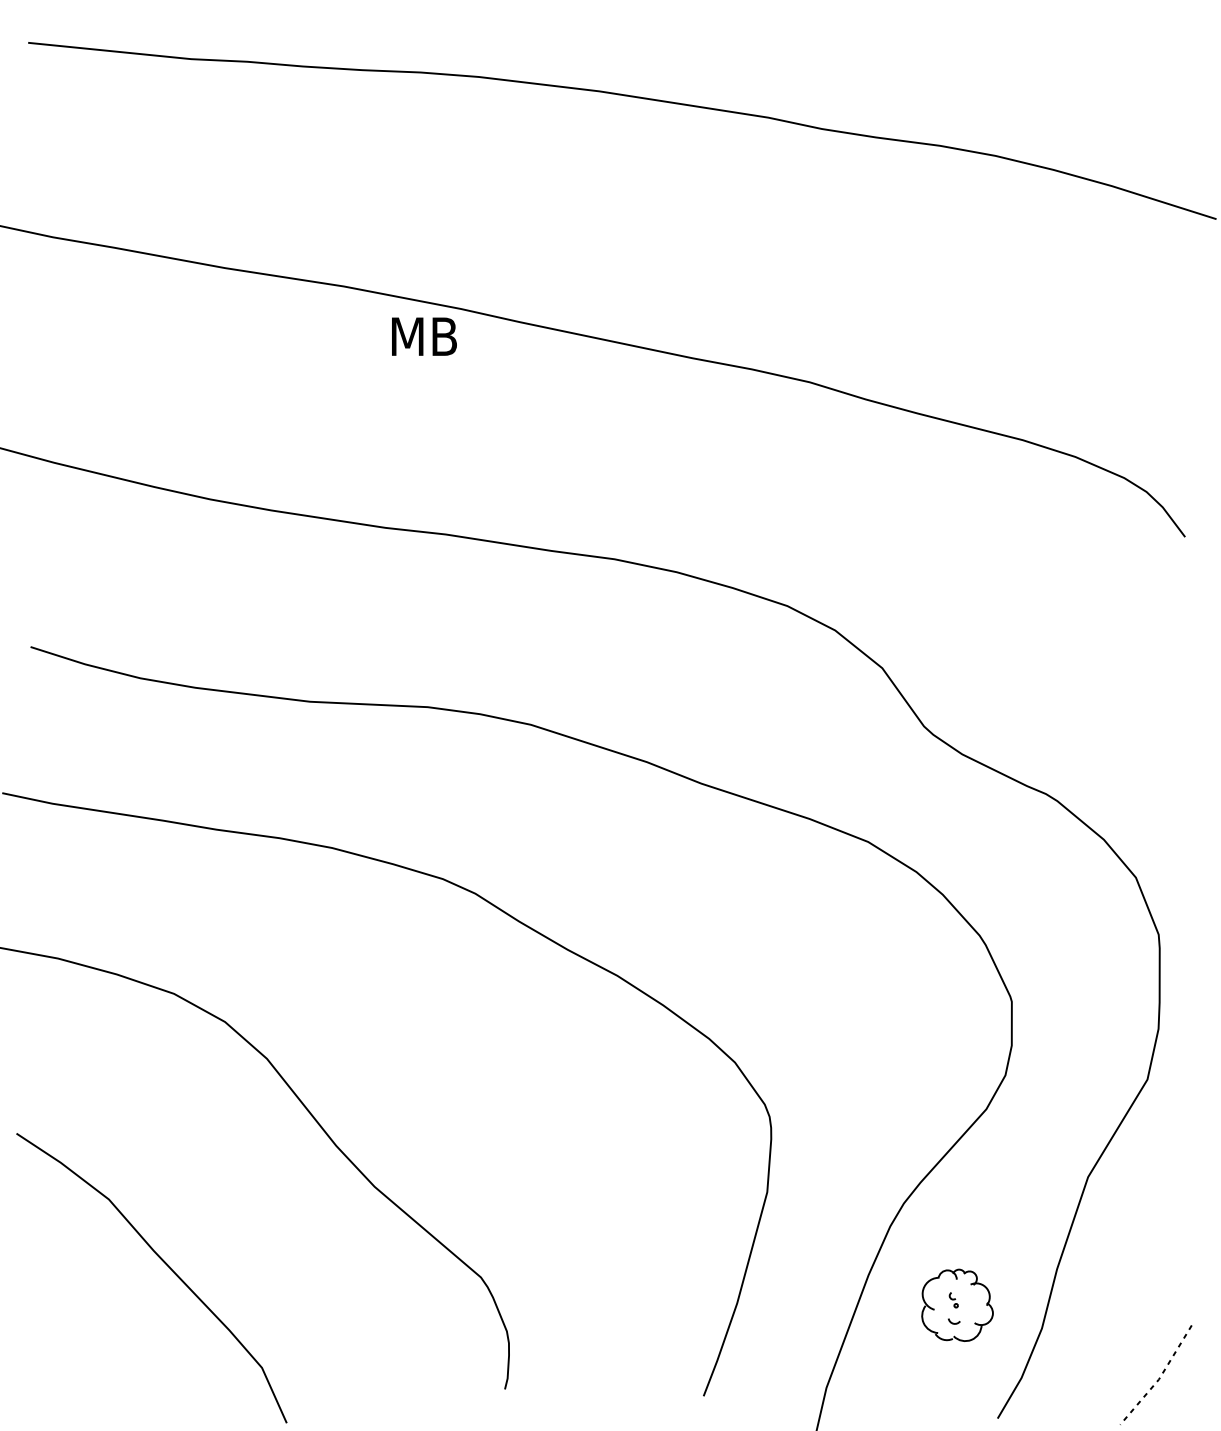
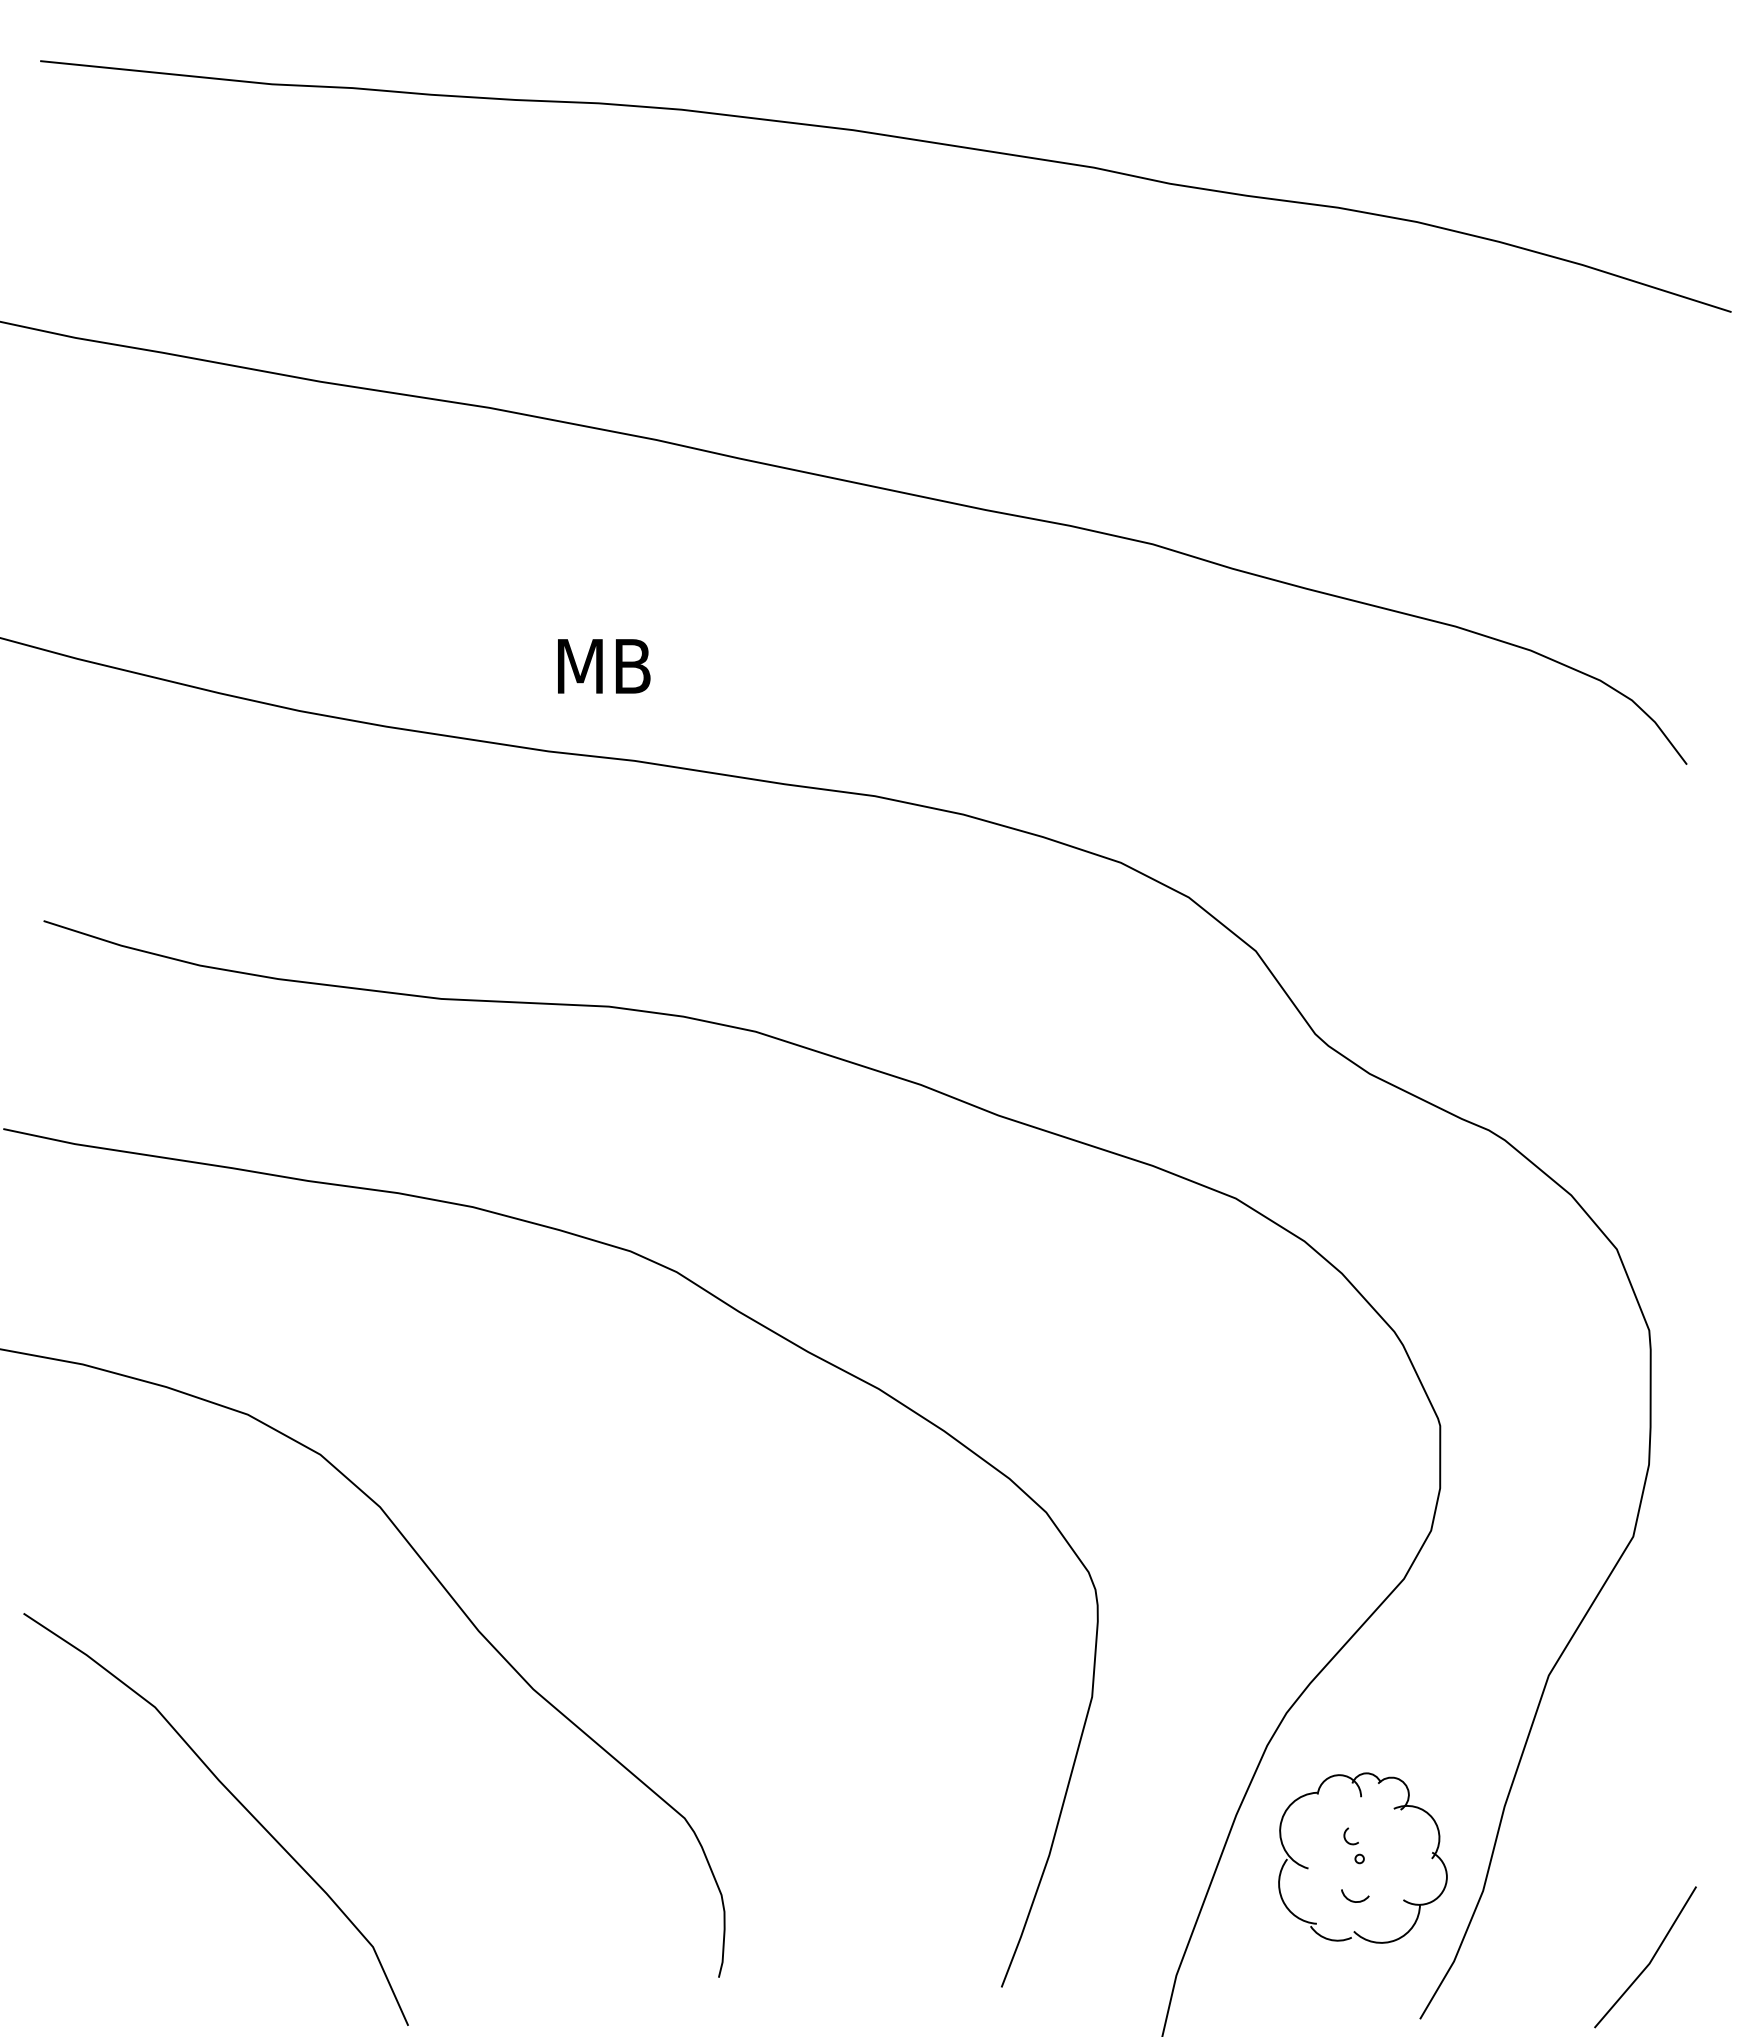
text: (424, 336) -> (604, 666), moved
part: (957, 1304) -> (1362, 1857), size x1.67
line: (1159, 1378) -> (1650, 1961), dashed -> solid

